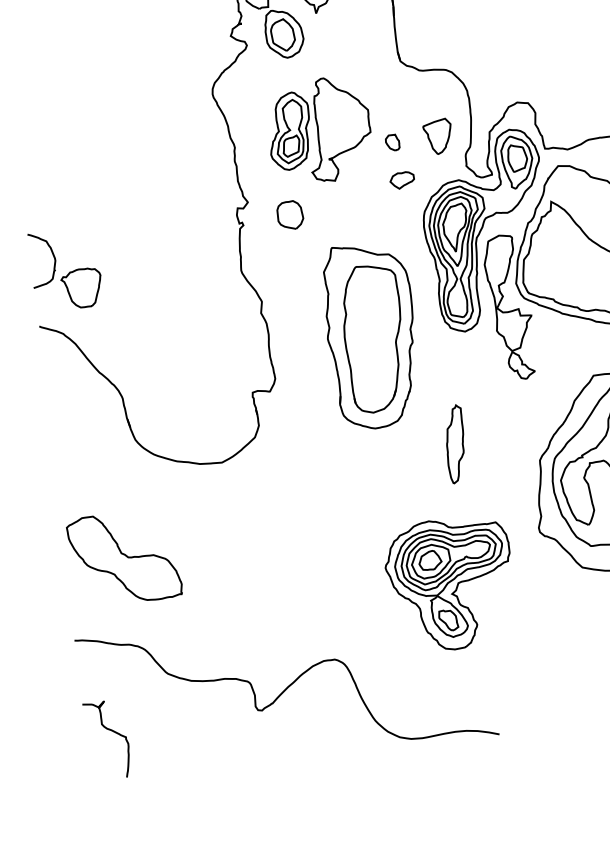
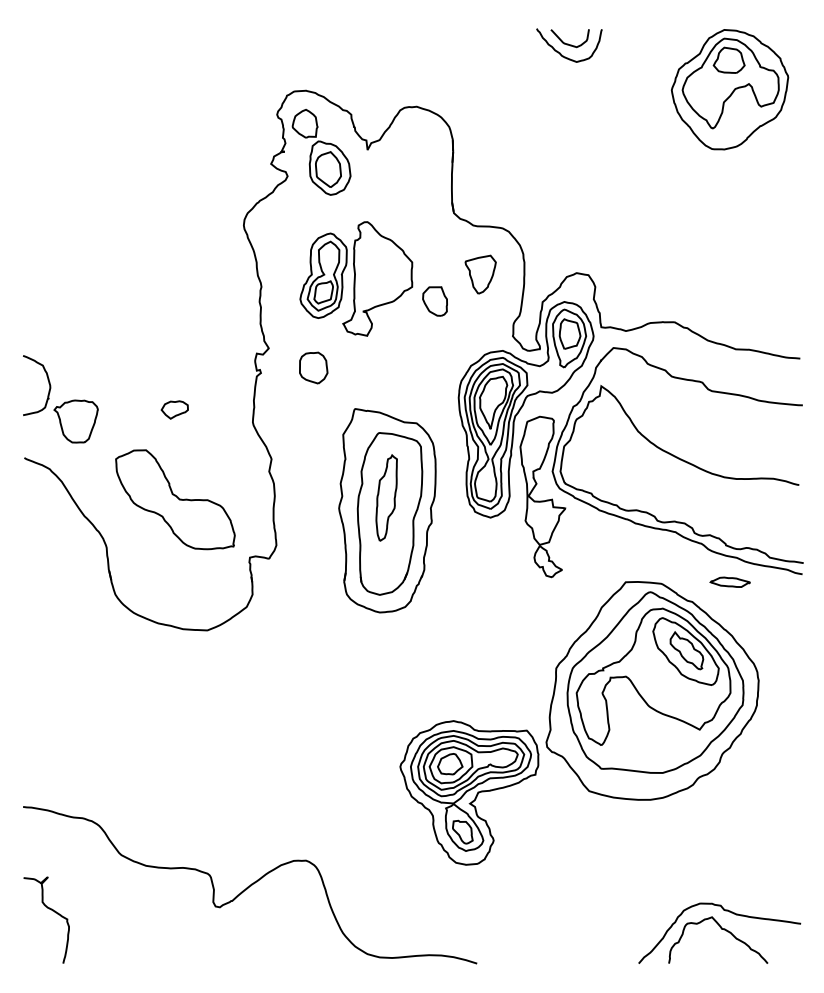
part: (437, 136) -> (480, 274), moved
part: (392, 142) -> (434, 301), size x1.67
part: (401, 180) -> (174, 409), moved
part: (455, 443) -> (386, 497), moved
part: (124, 557) -> (175, 499), moved
part: (450, 583) -> (469, 792), moved

